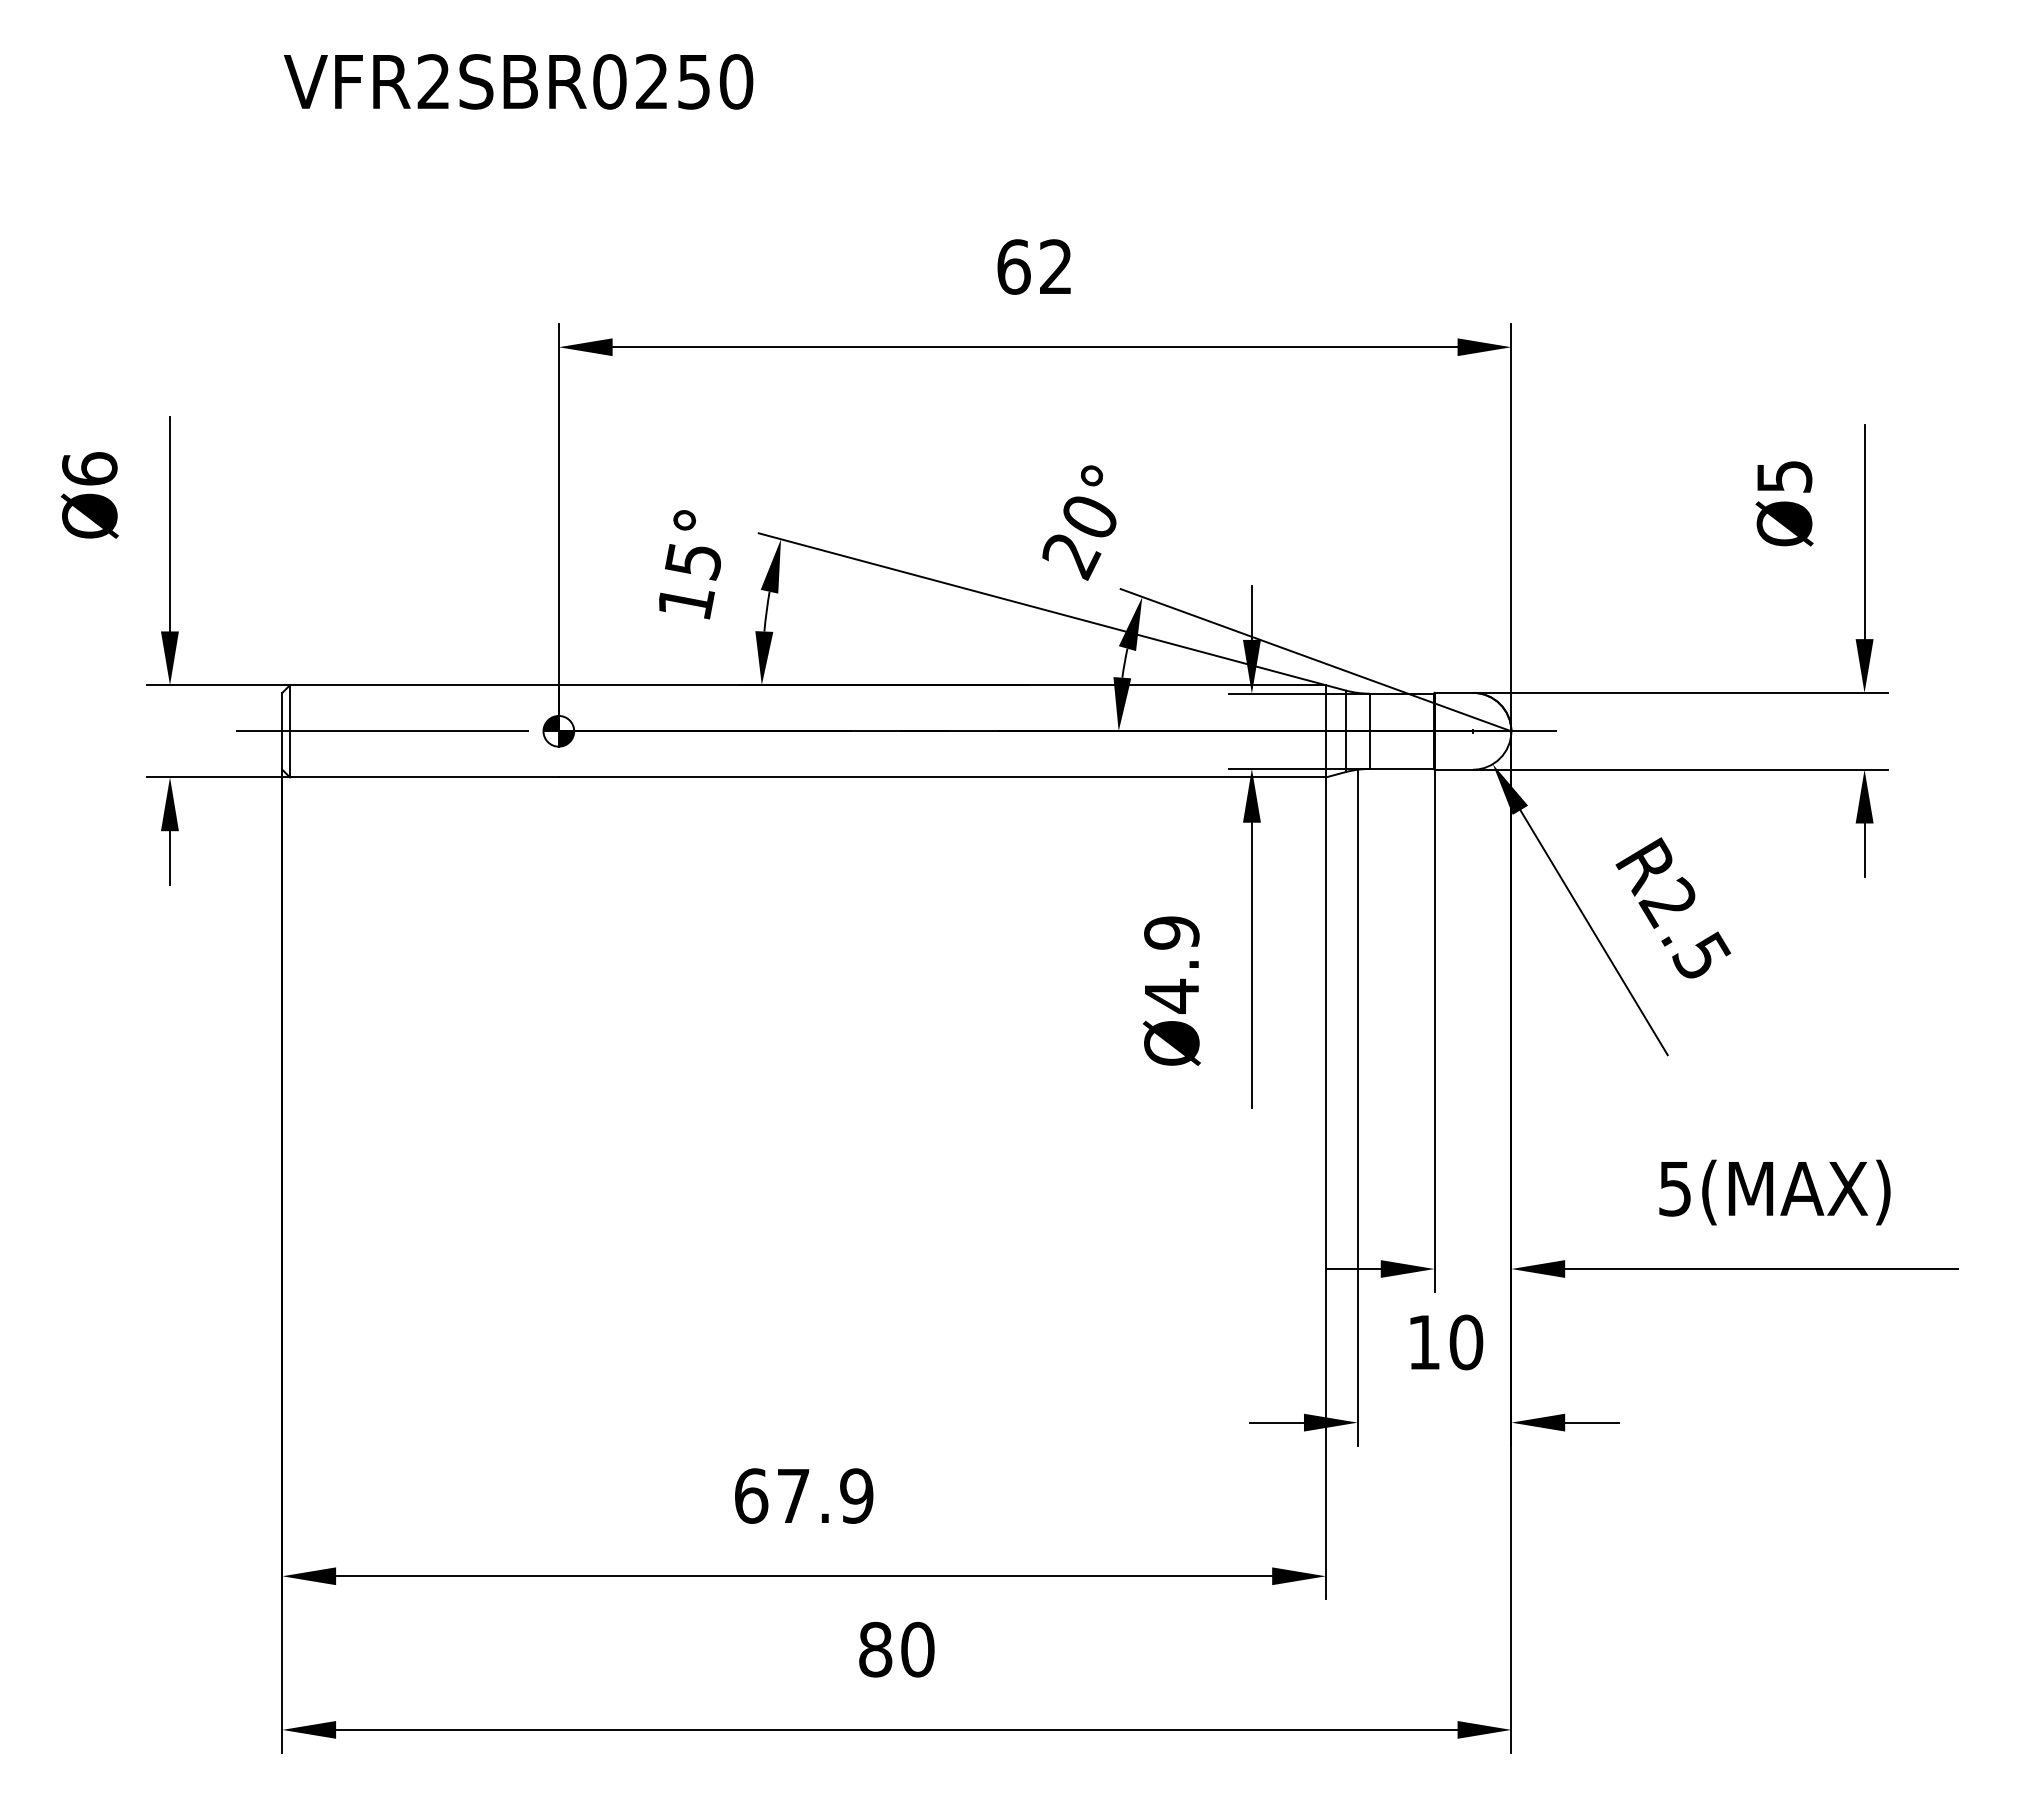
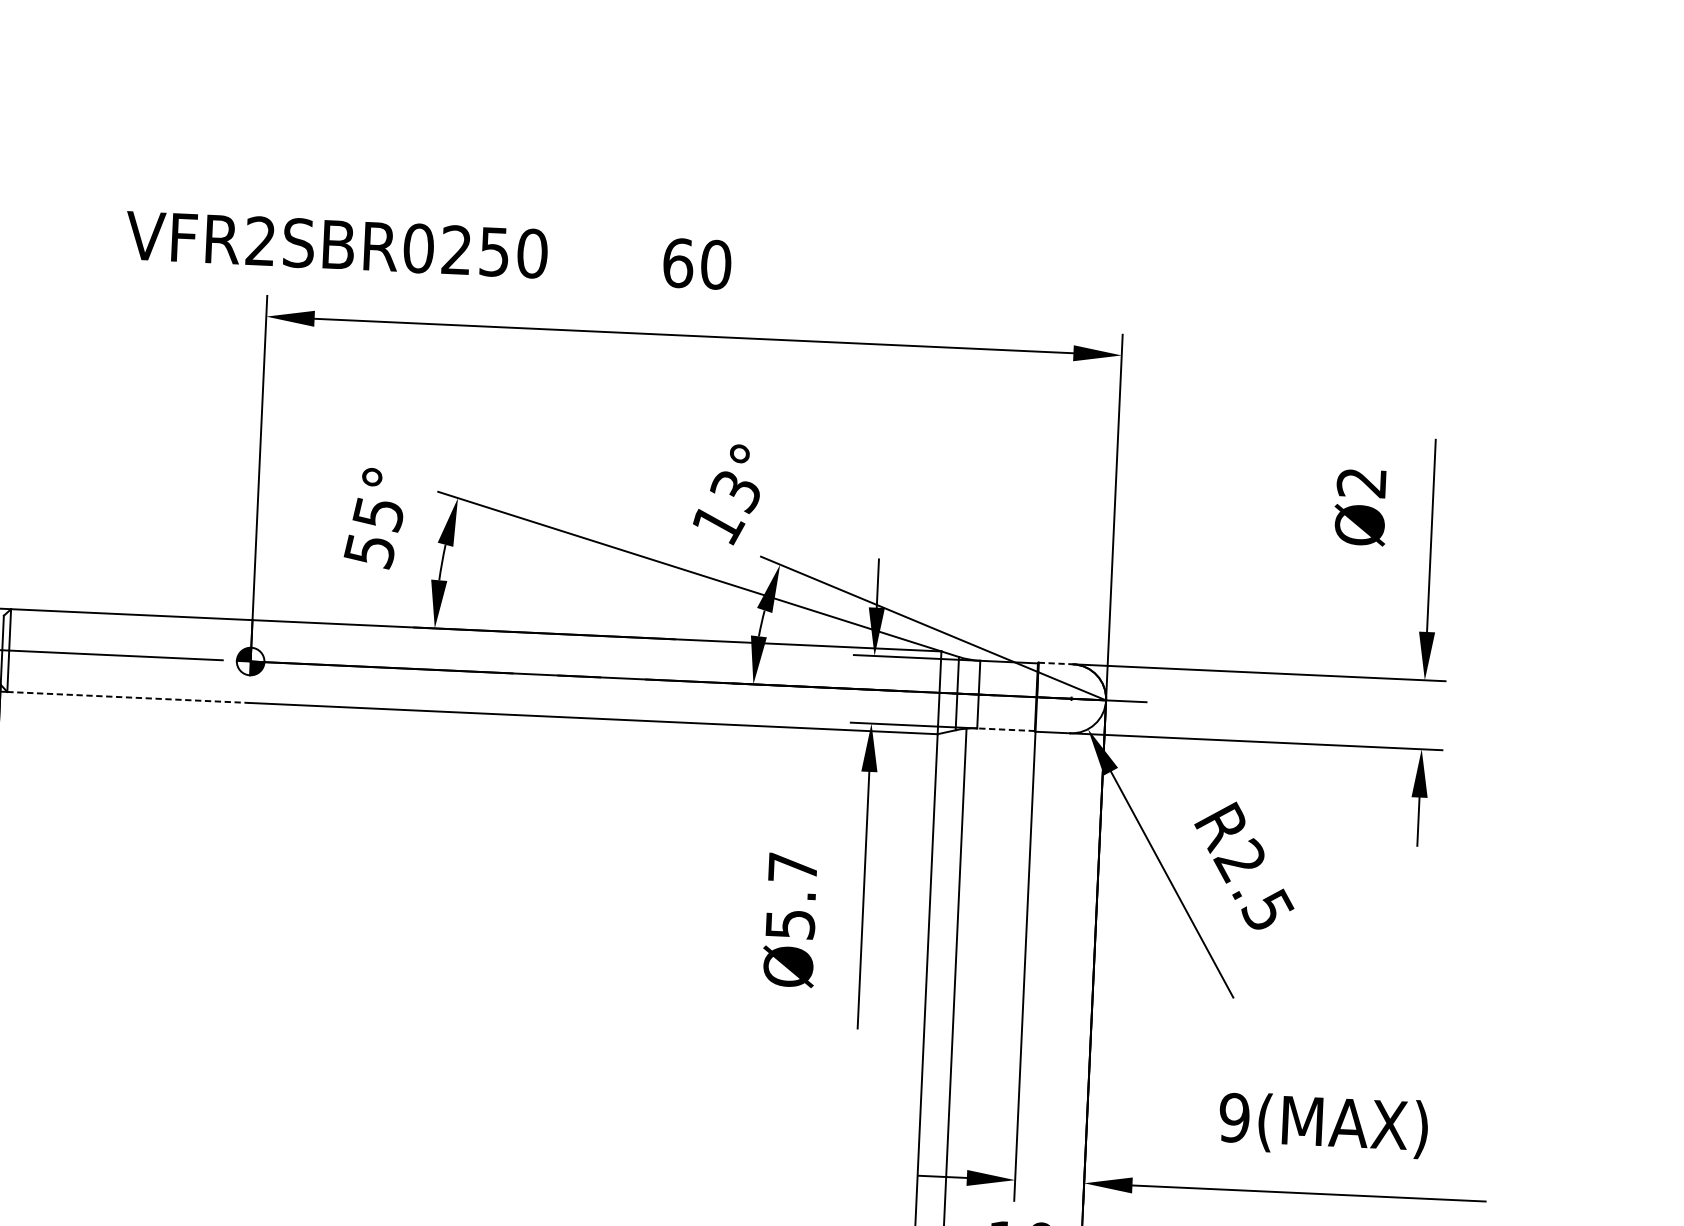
text: (518, 81) -> (336, 244), moved
text: (1055, 266) -> (715, 264), 62 -> 60
text: (1784, 476) -> (1361, 482), Ø5 -> Ø2
text: (1079, 538) -> (726, 509), 20° -> 13°
text: (685, 603) -> (369, 551), 15° -> 55°
line: (1454, 692) -> (1056, 663), solid -> dashed
line: (1401, 768) -> (1005, 729), solid -> dashed
line: (424, 777) -> (128, 697), solid -> dashed
text: (1171, 964) -> (791, 895), Ø4.9 -> Ø5.7
text: (1674, 1188) -> (1233, 1117), 5(MAX) -> 9(MAX)

